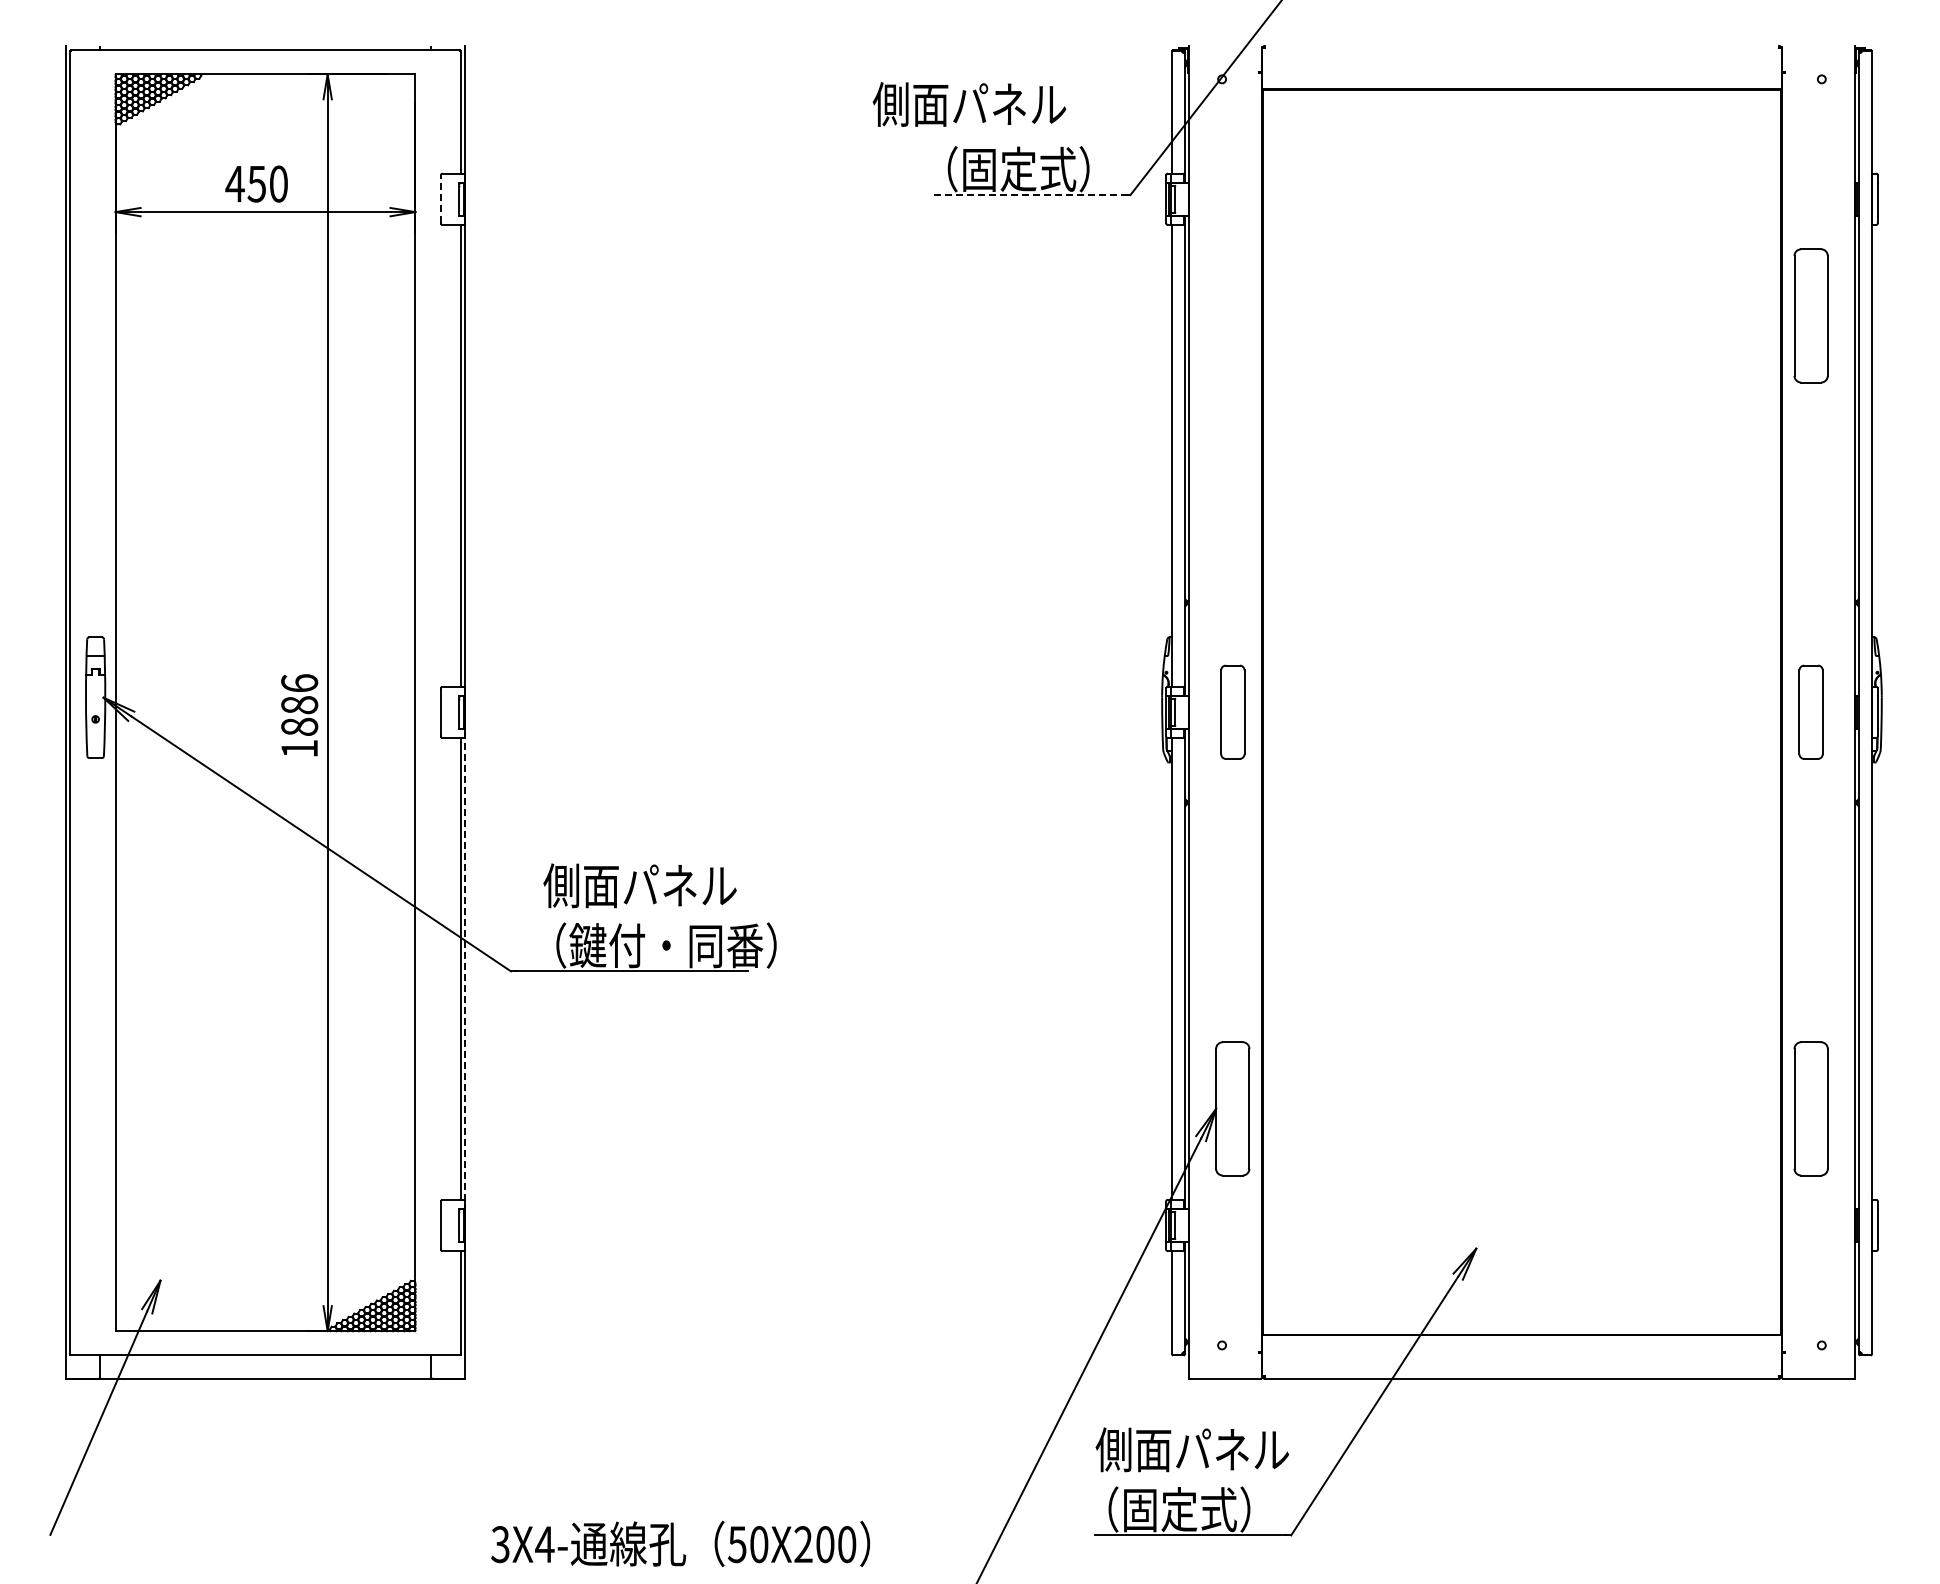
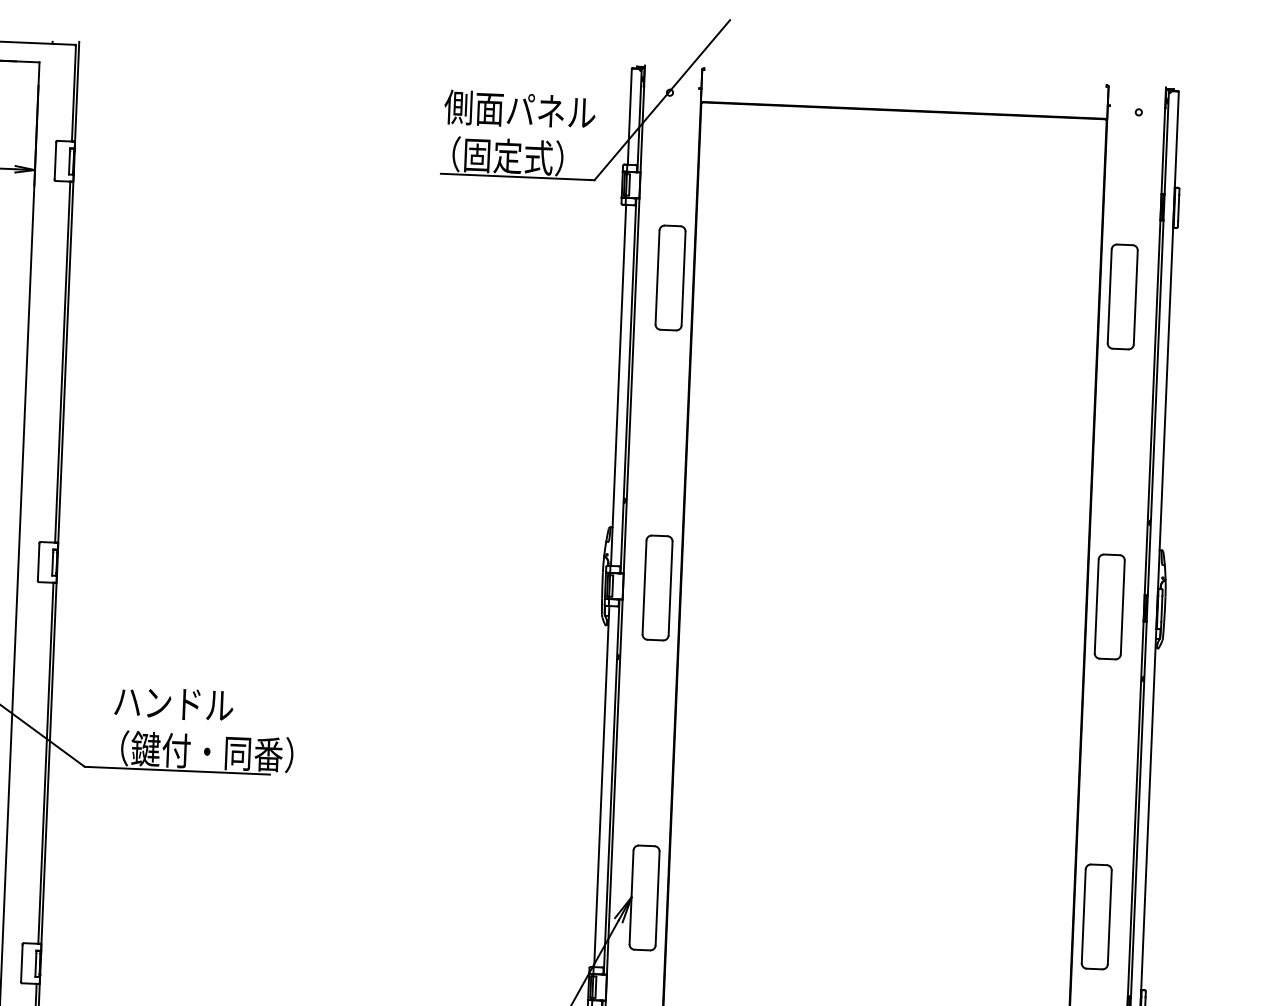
text: (969, 104) -> (519, 110), moved
line: (1029, 195) -> (515, 177), dashed -> solid
line: (441, 199) -> (55, 161), dashed -> solid
part: (1232, 315) -> (670, 277), added
part: (1232, 711) -> (657, 587), size x1.43
part: (1810, 711) -> (1109, 606), size x1.43
text: (639, 885) -> (188, 703), 側面パネル -> ハンドル
line: (465, 968) -> (49, 763), dashed -> solid

